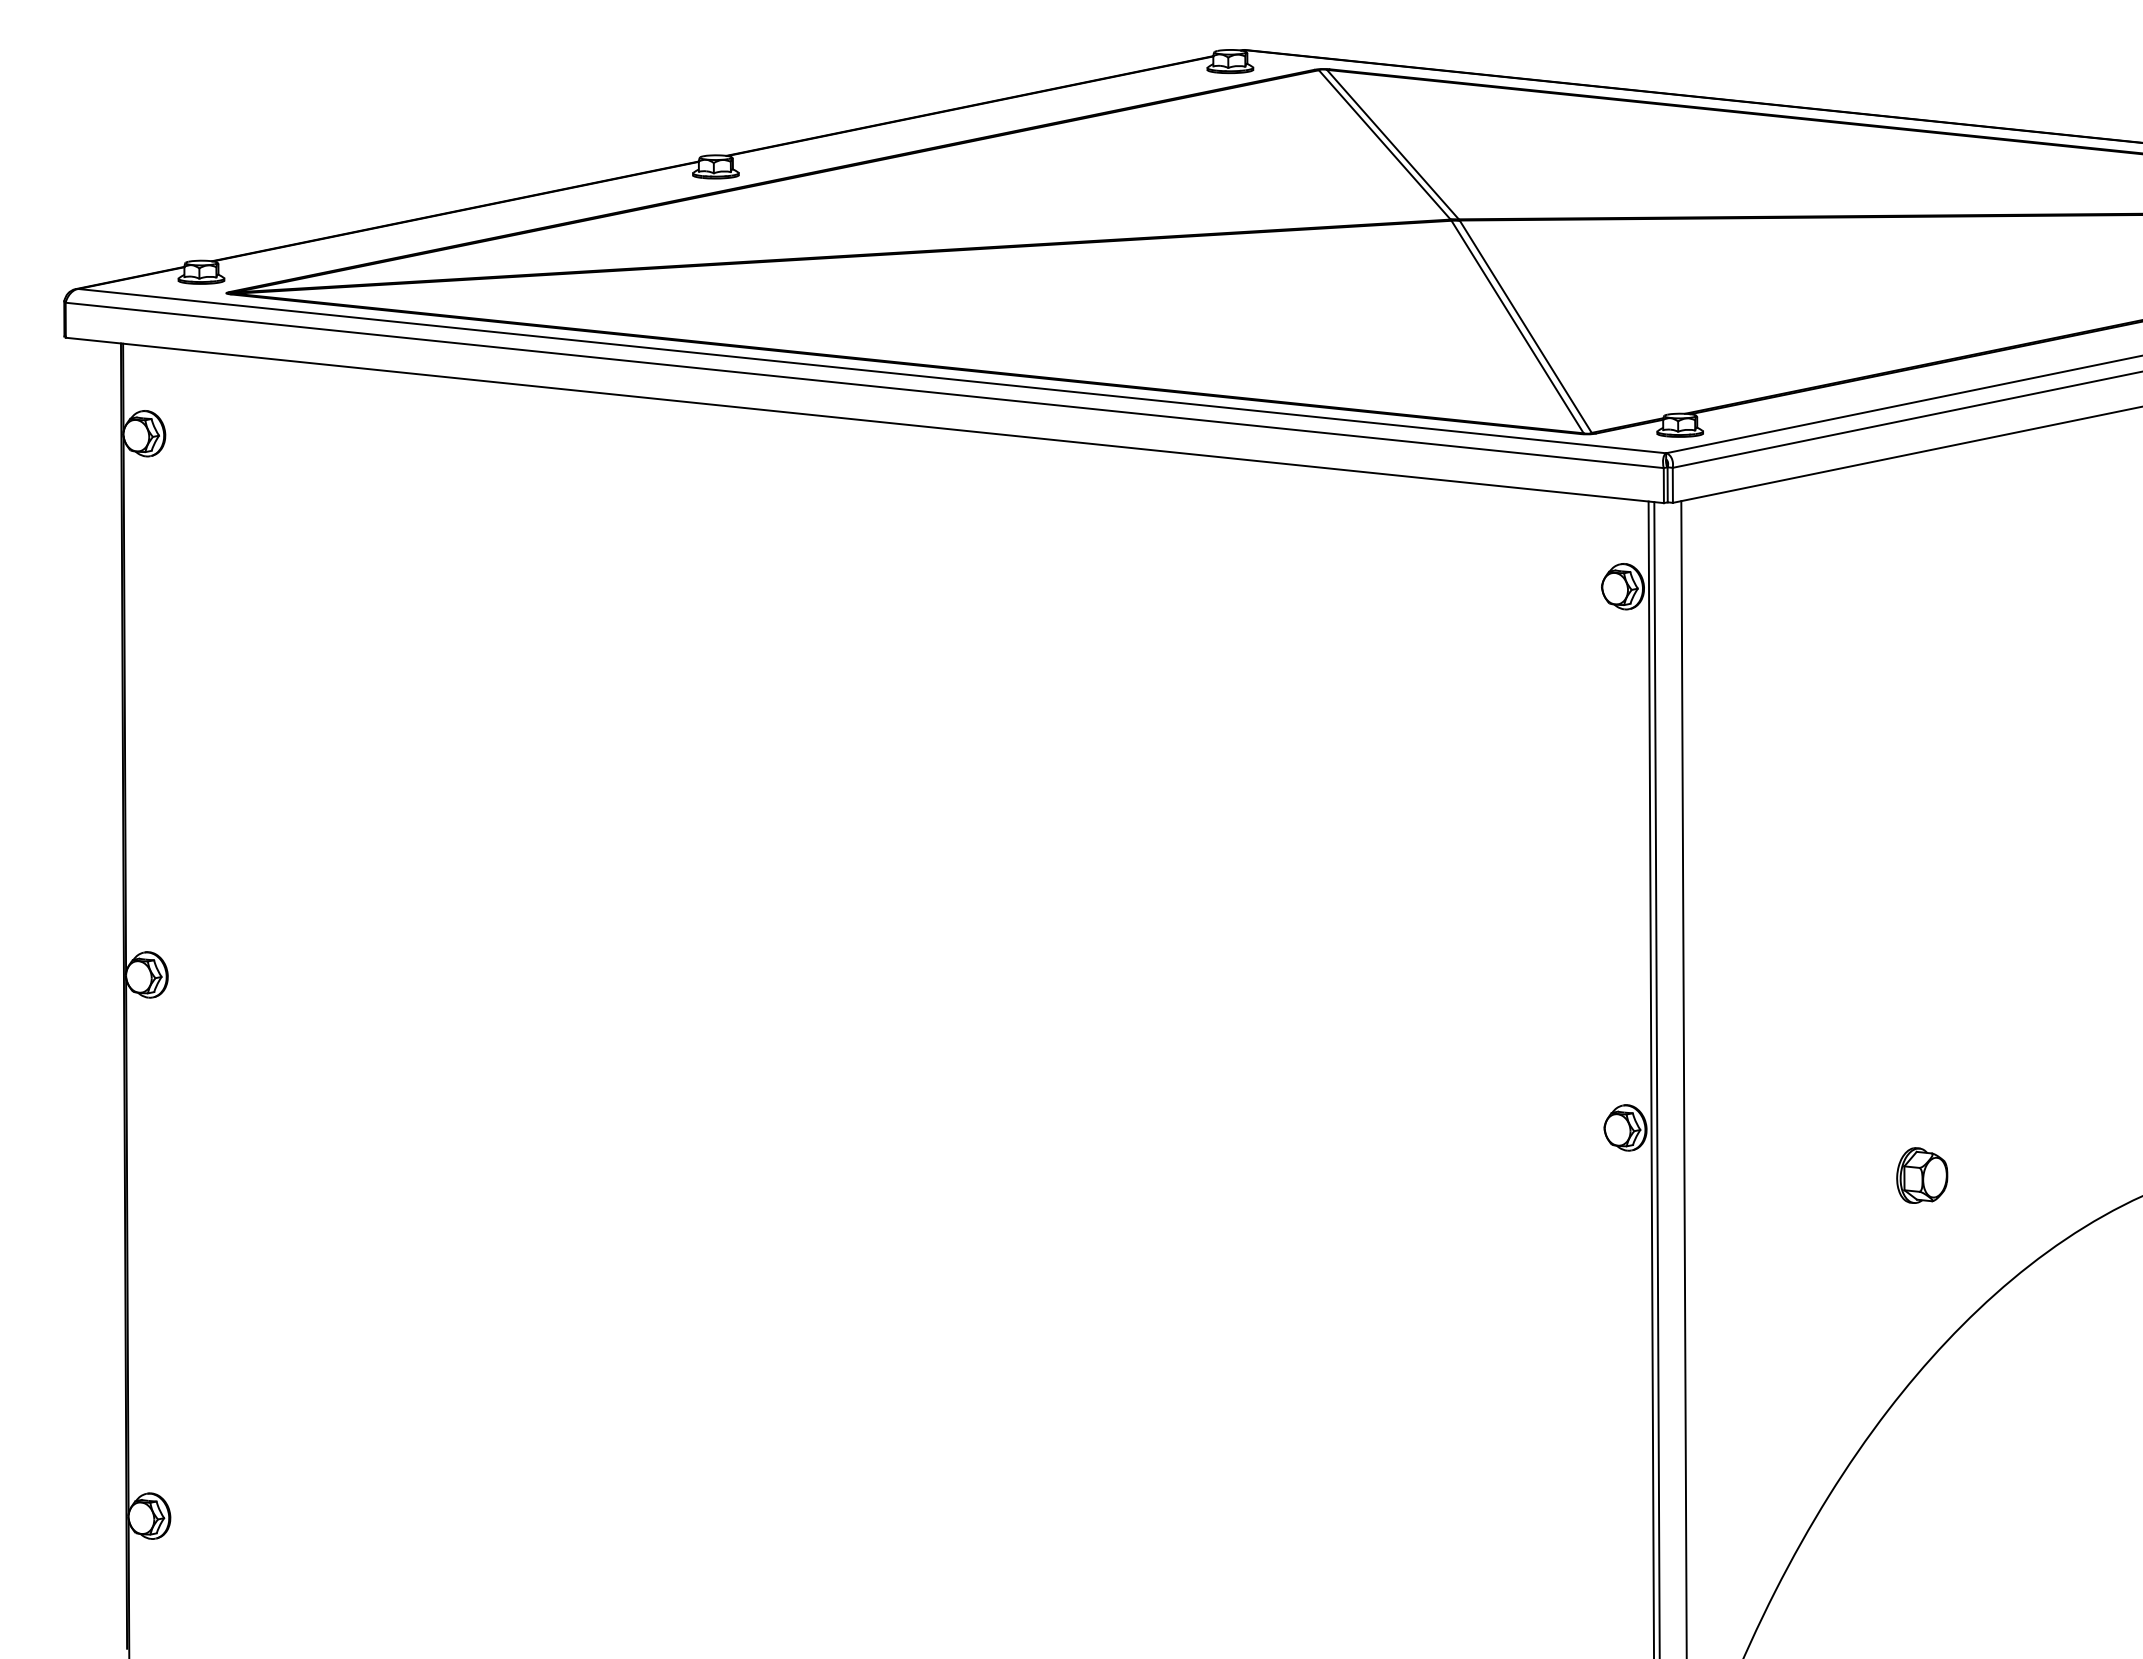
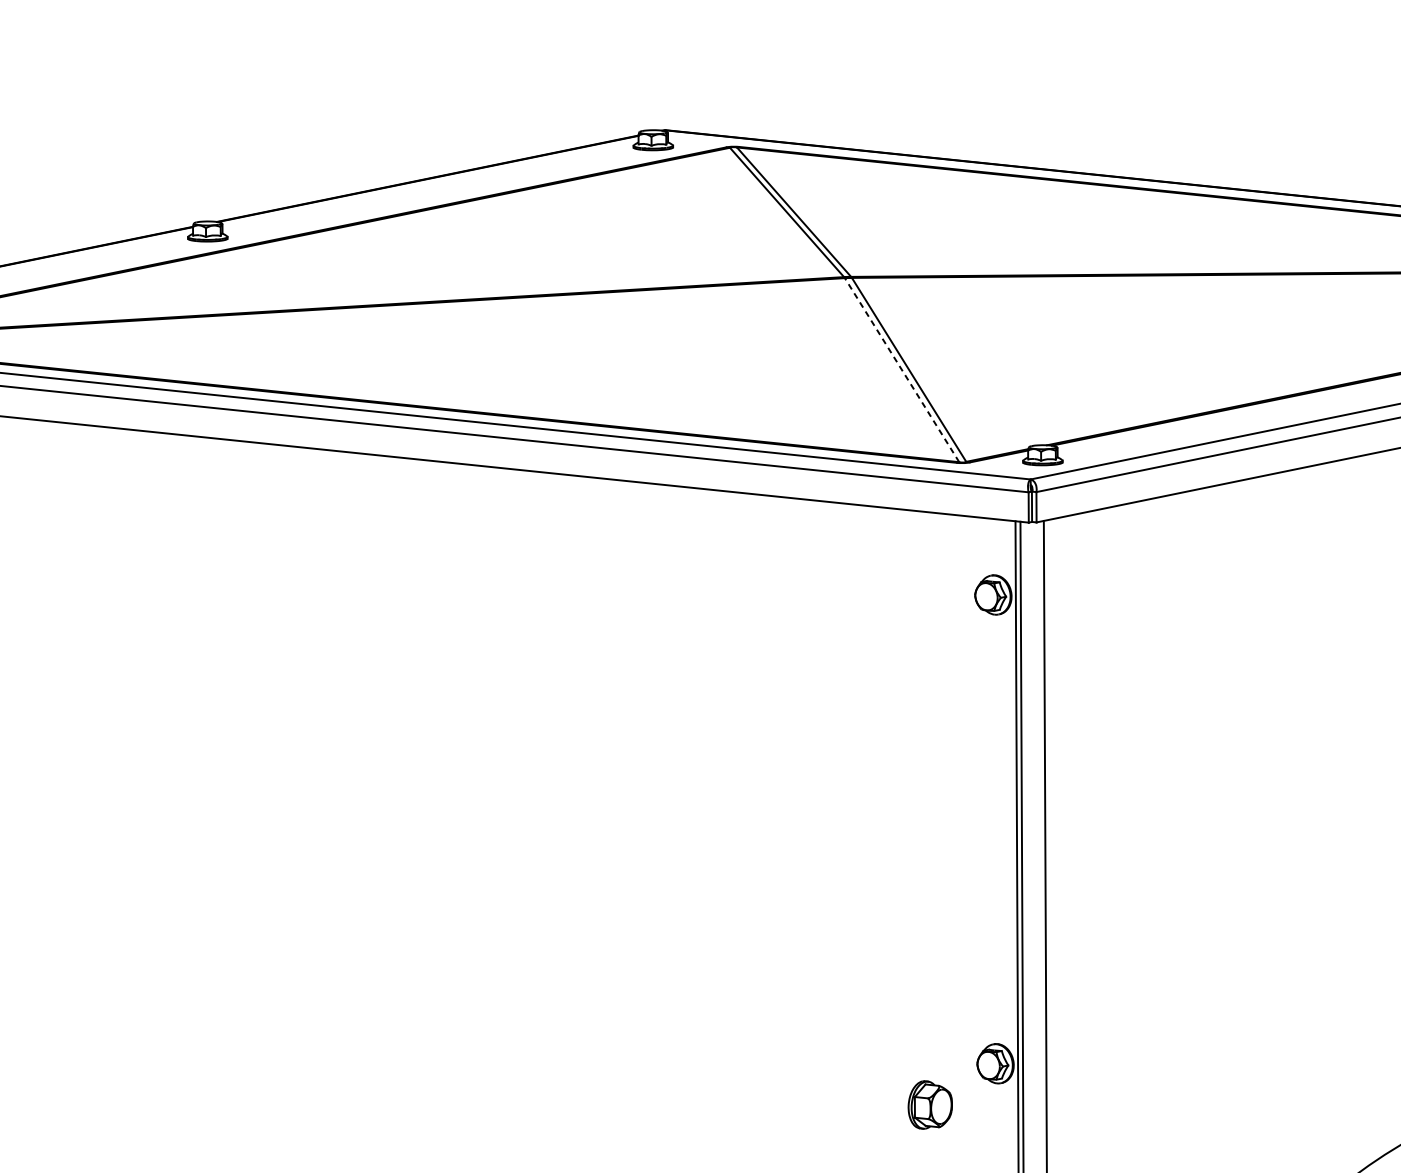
line: (1517, 326) -> (901, 369), solid -> dashed
part: (1922, 1175) -> (930, 1104), moved

